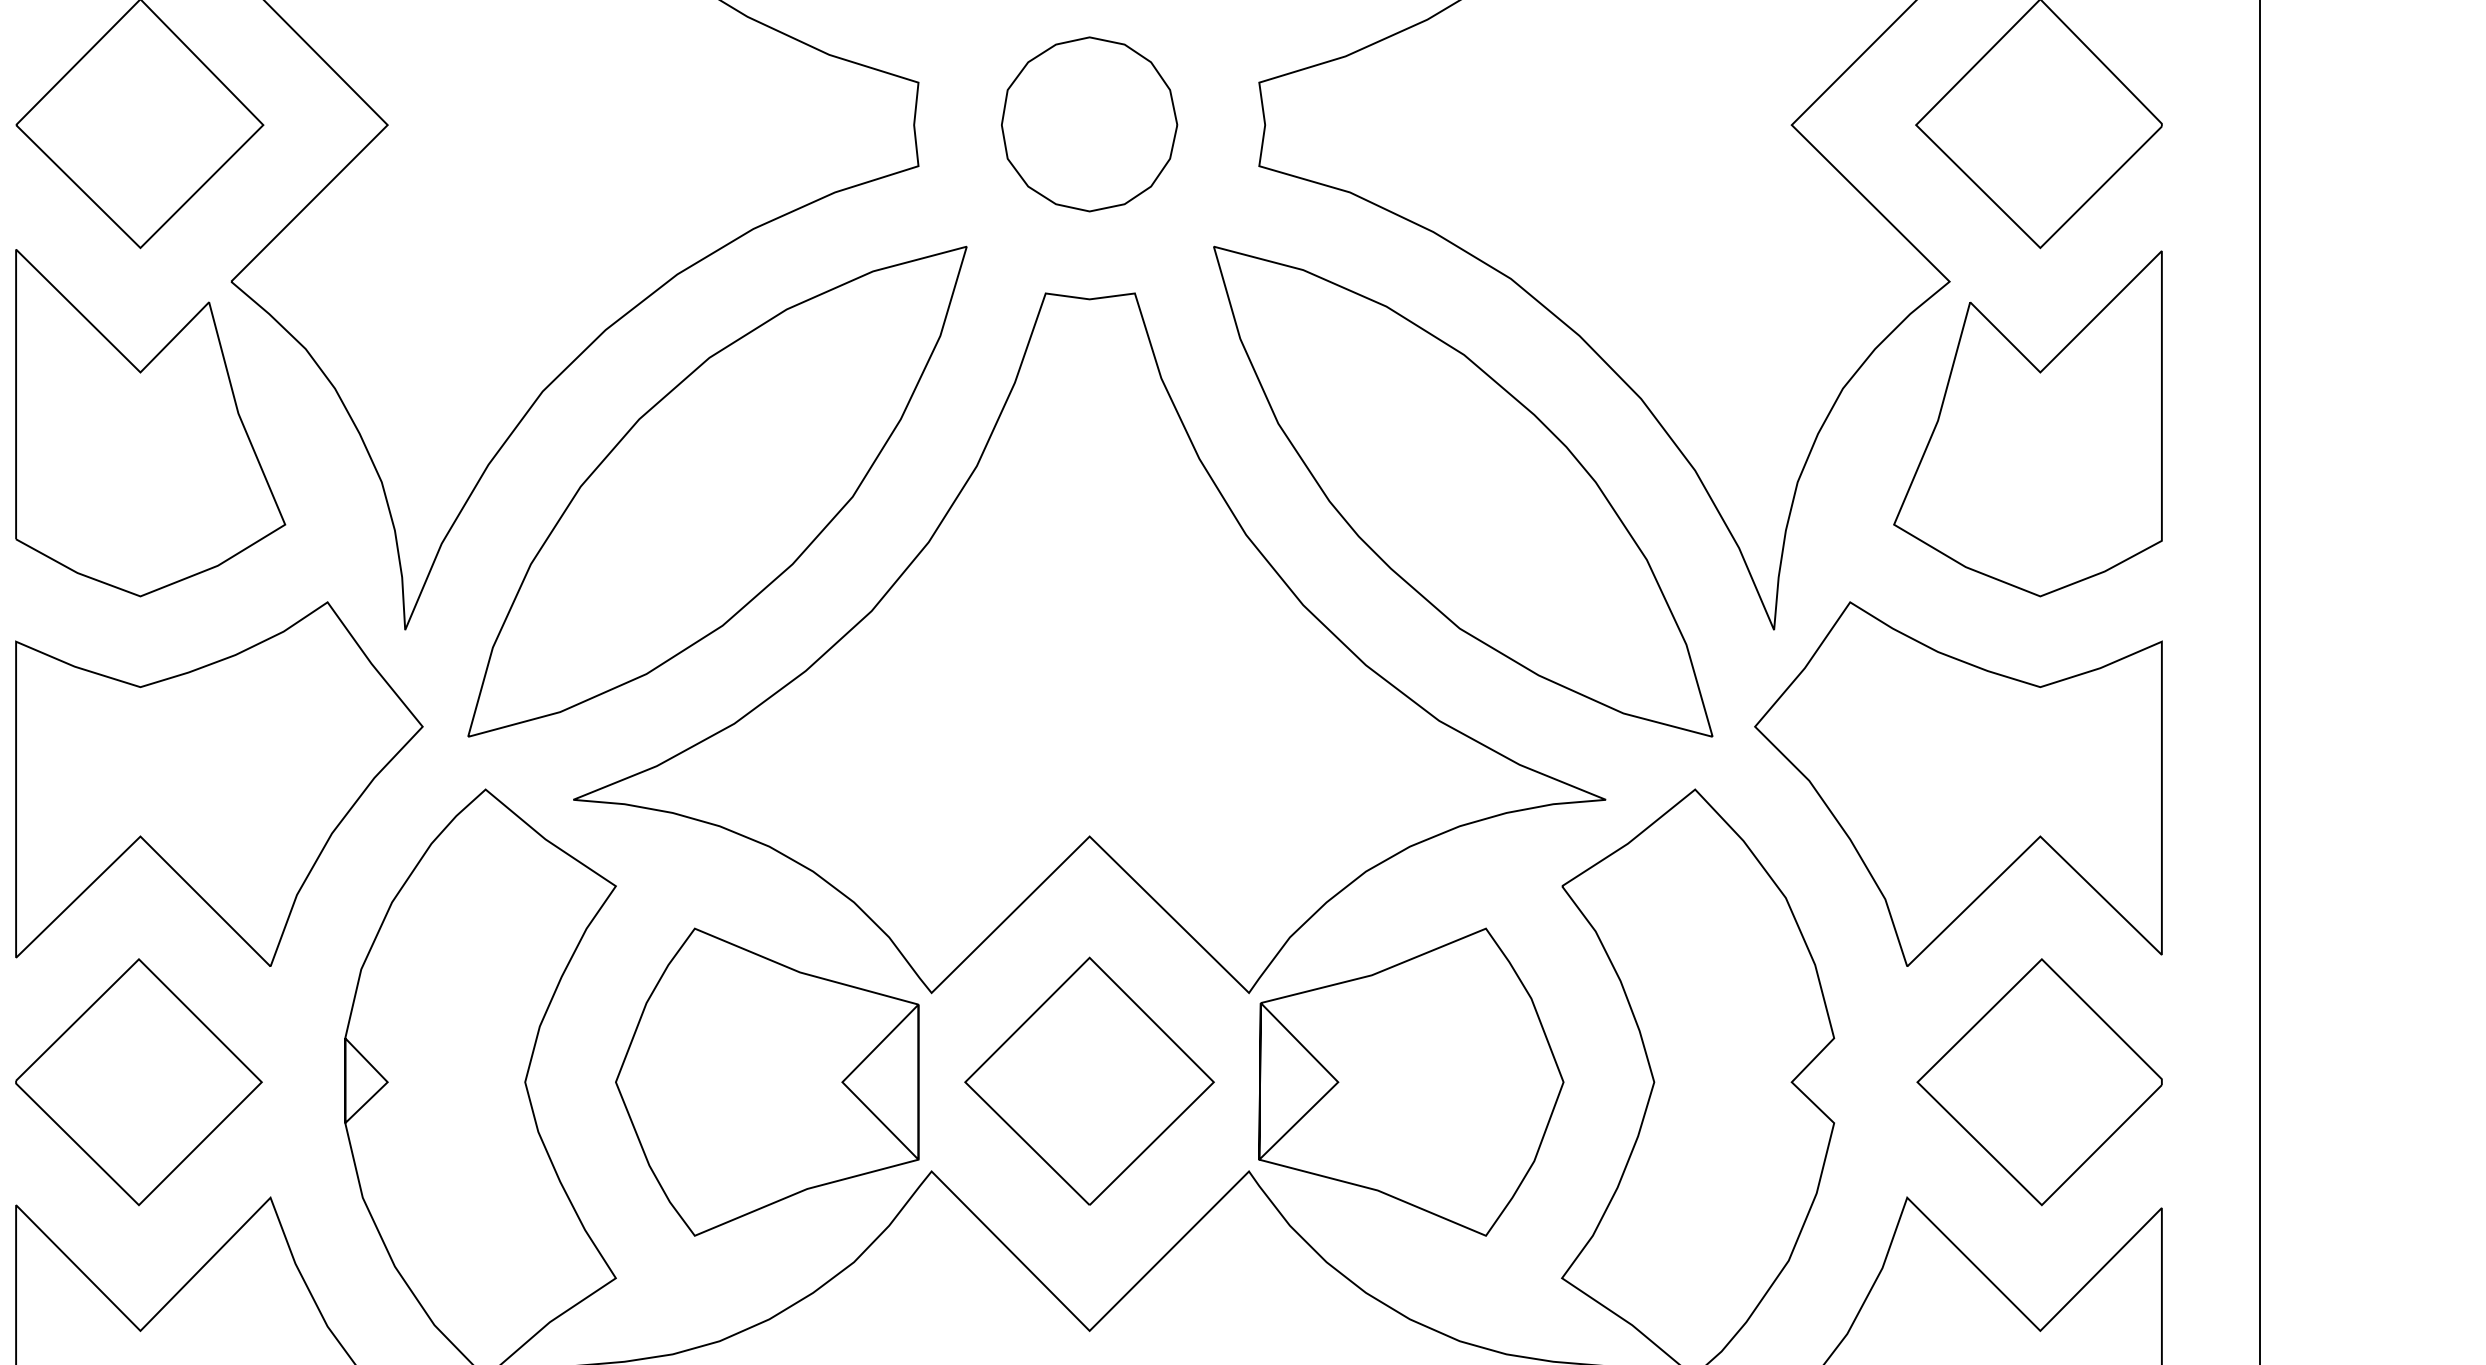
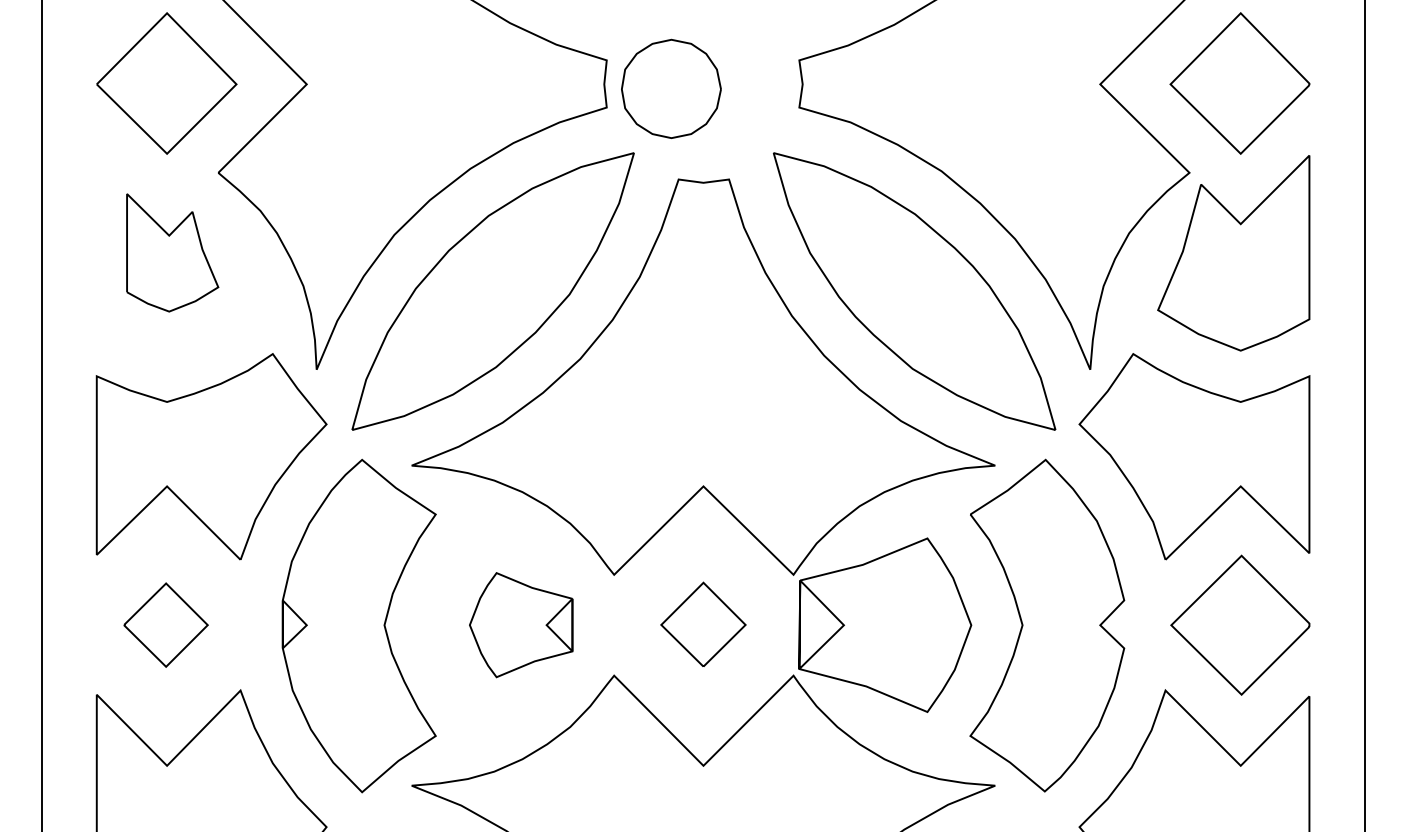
part: (1089, 123) -> (671, 88), moved
part: (150, 422) -> (172, 252), size x0.6
part: (137, 1080) -> (165, 624), size x0.6
part: (765, 1080) -> (520, 624), size x0.6
part: (1089, 1080) -> (703, 624), size x0.6

